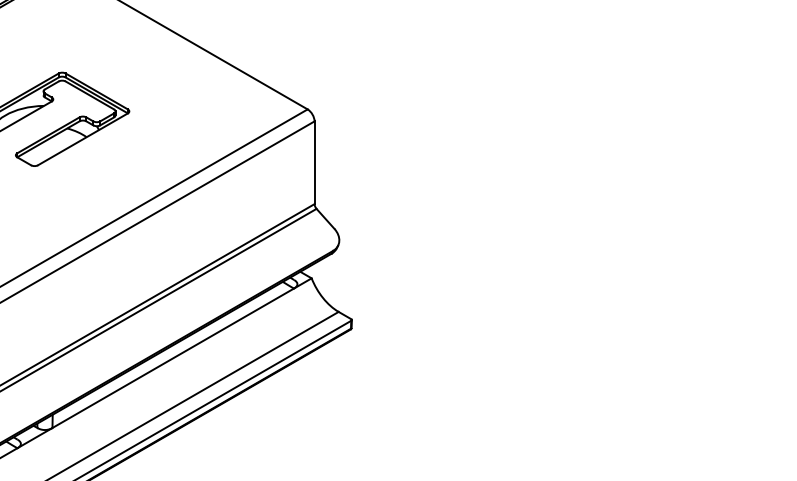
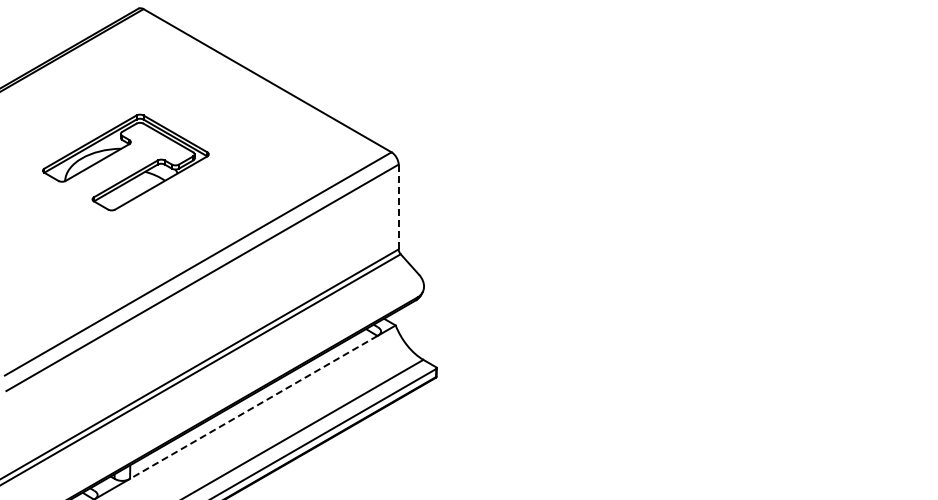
line: (314, 163) -> (398, 207), solid -> dashed
line: (172, 358) -> (253, 407), solid -> dashed

